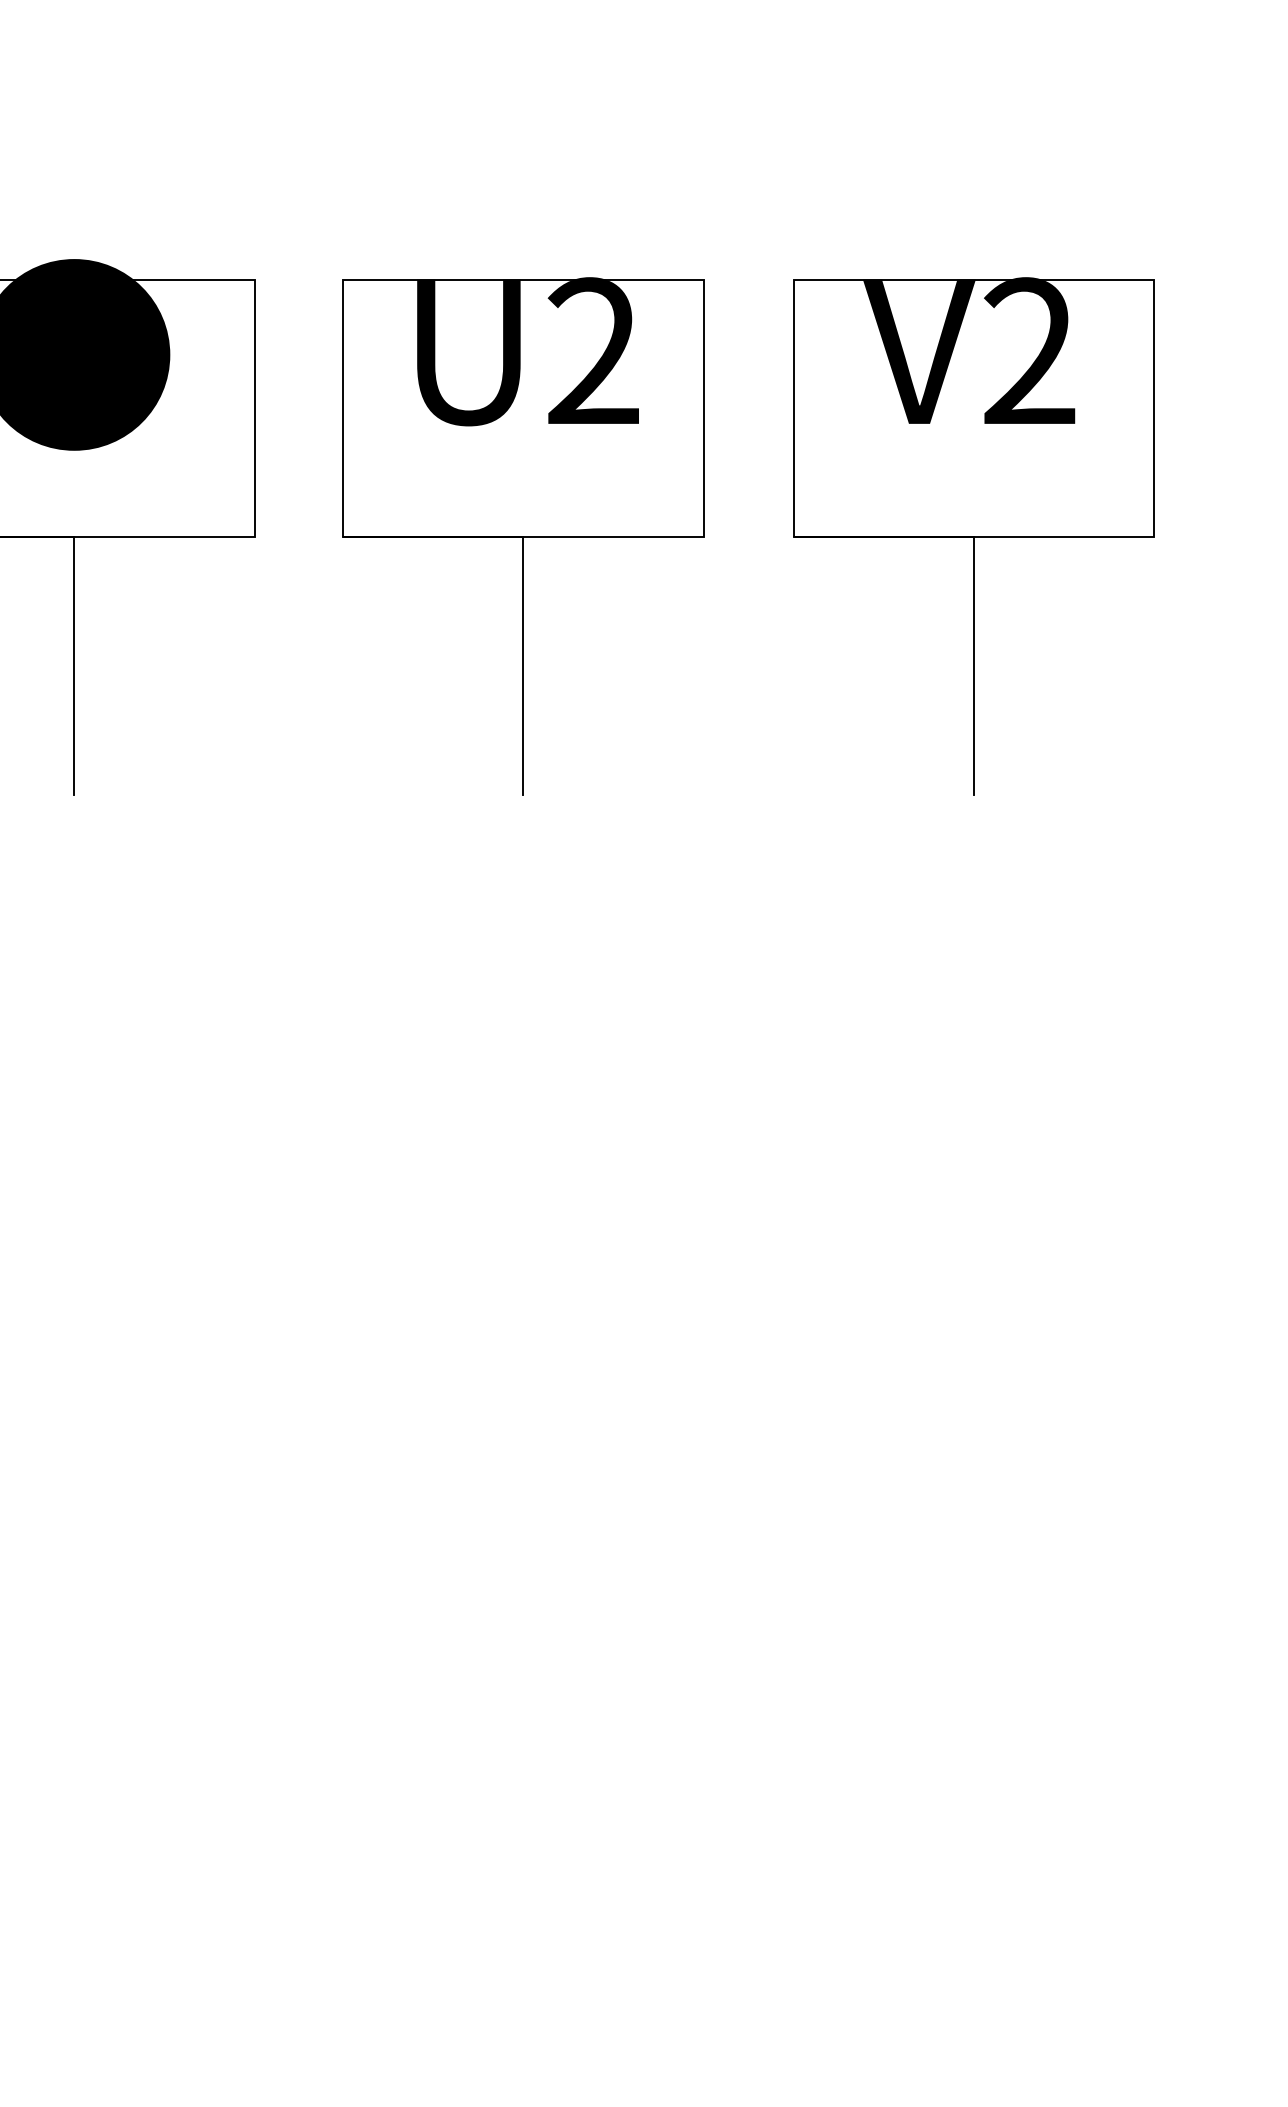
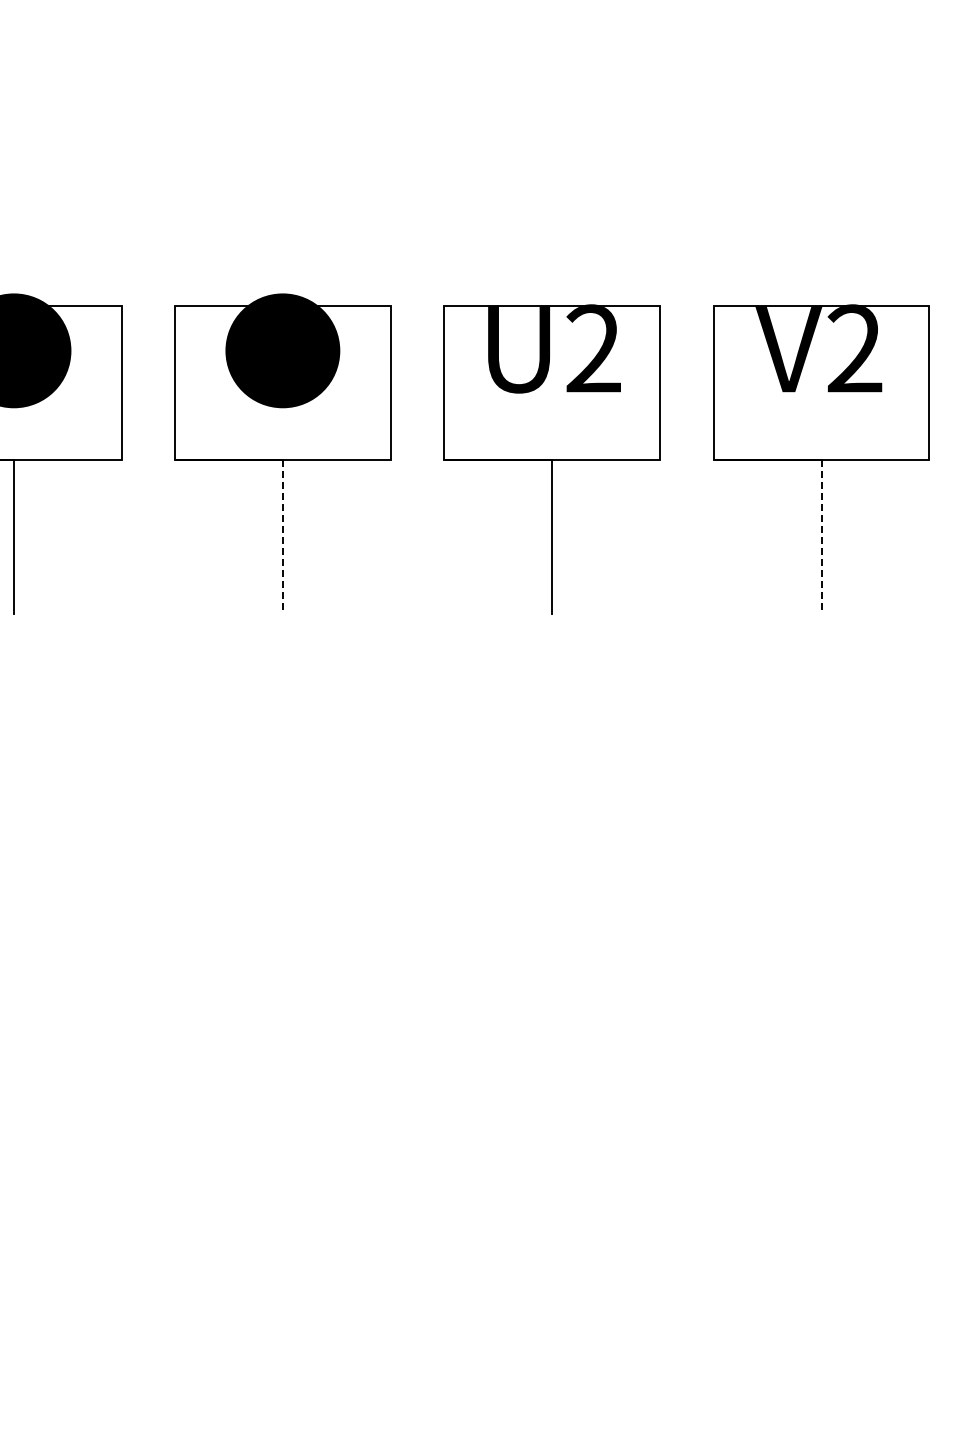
line: (73, 666) -> (282, 537), solid -> dashed
line: (973, 666) -> (821, 537), solid -> dashed

